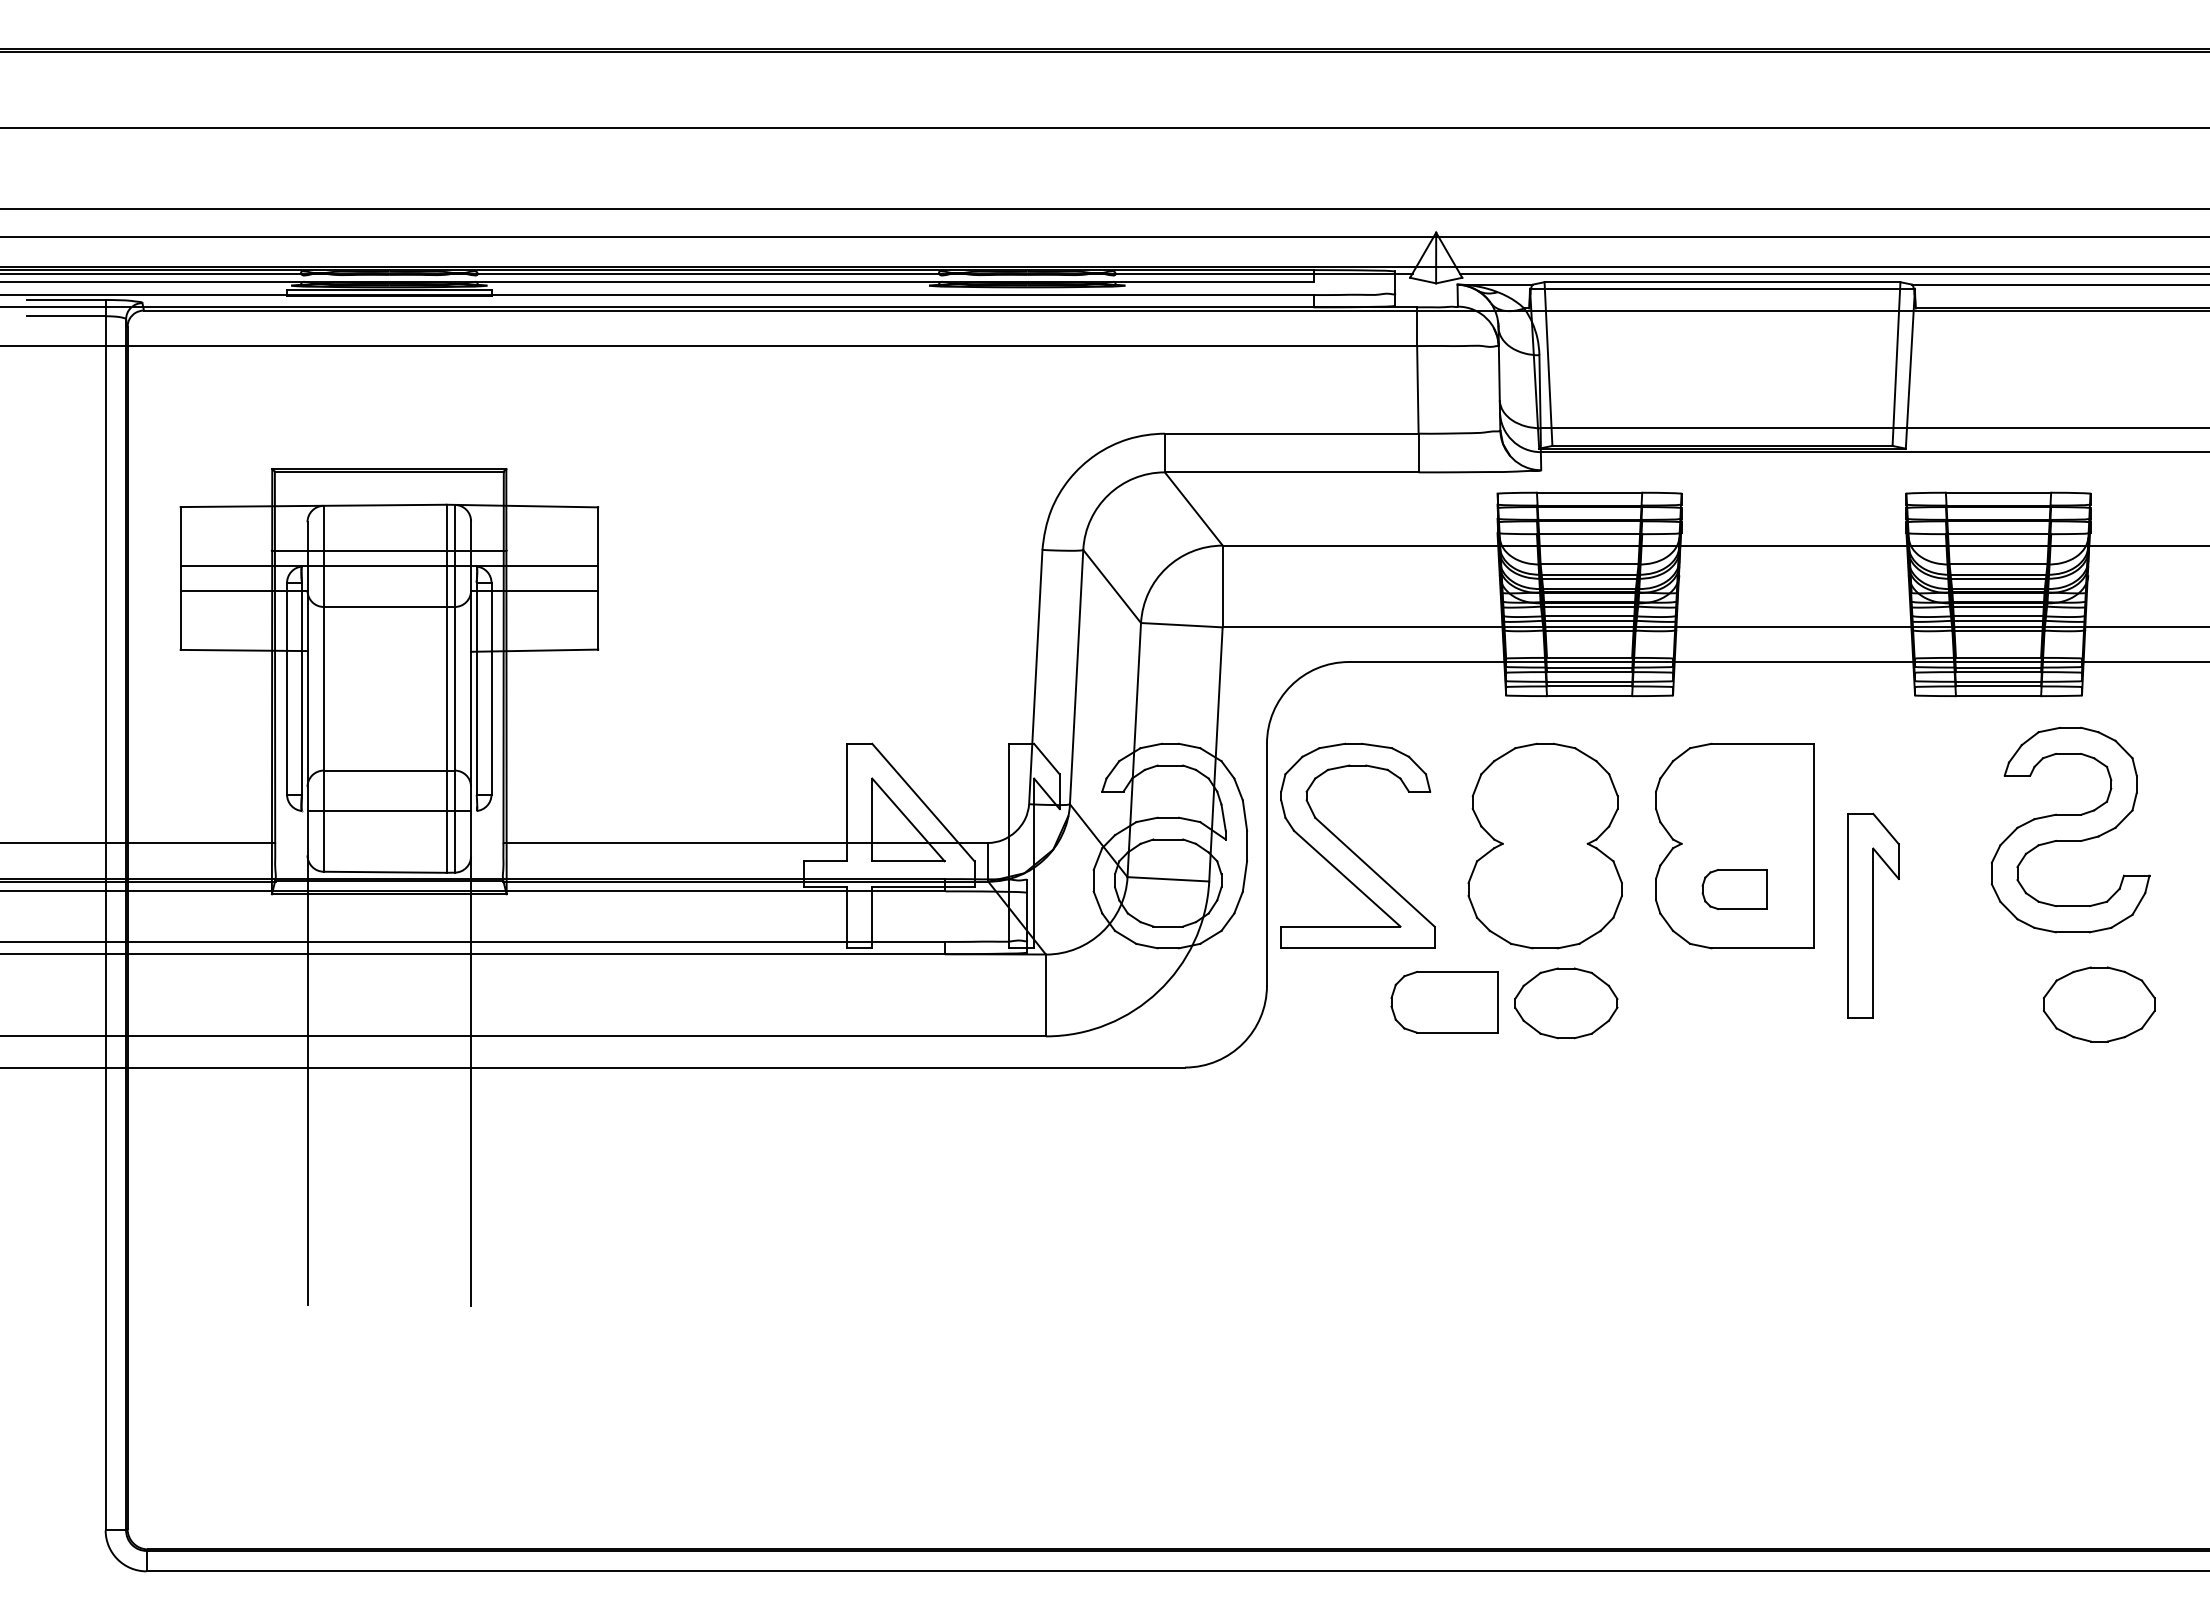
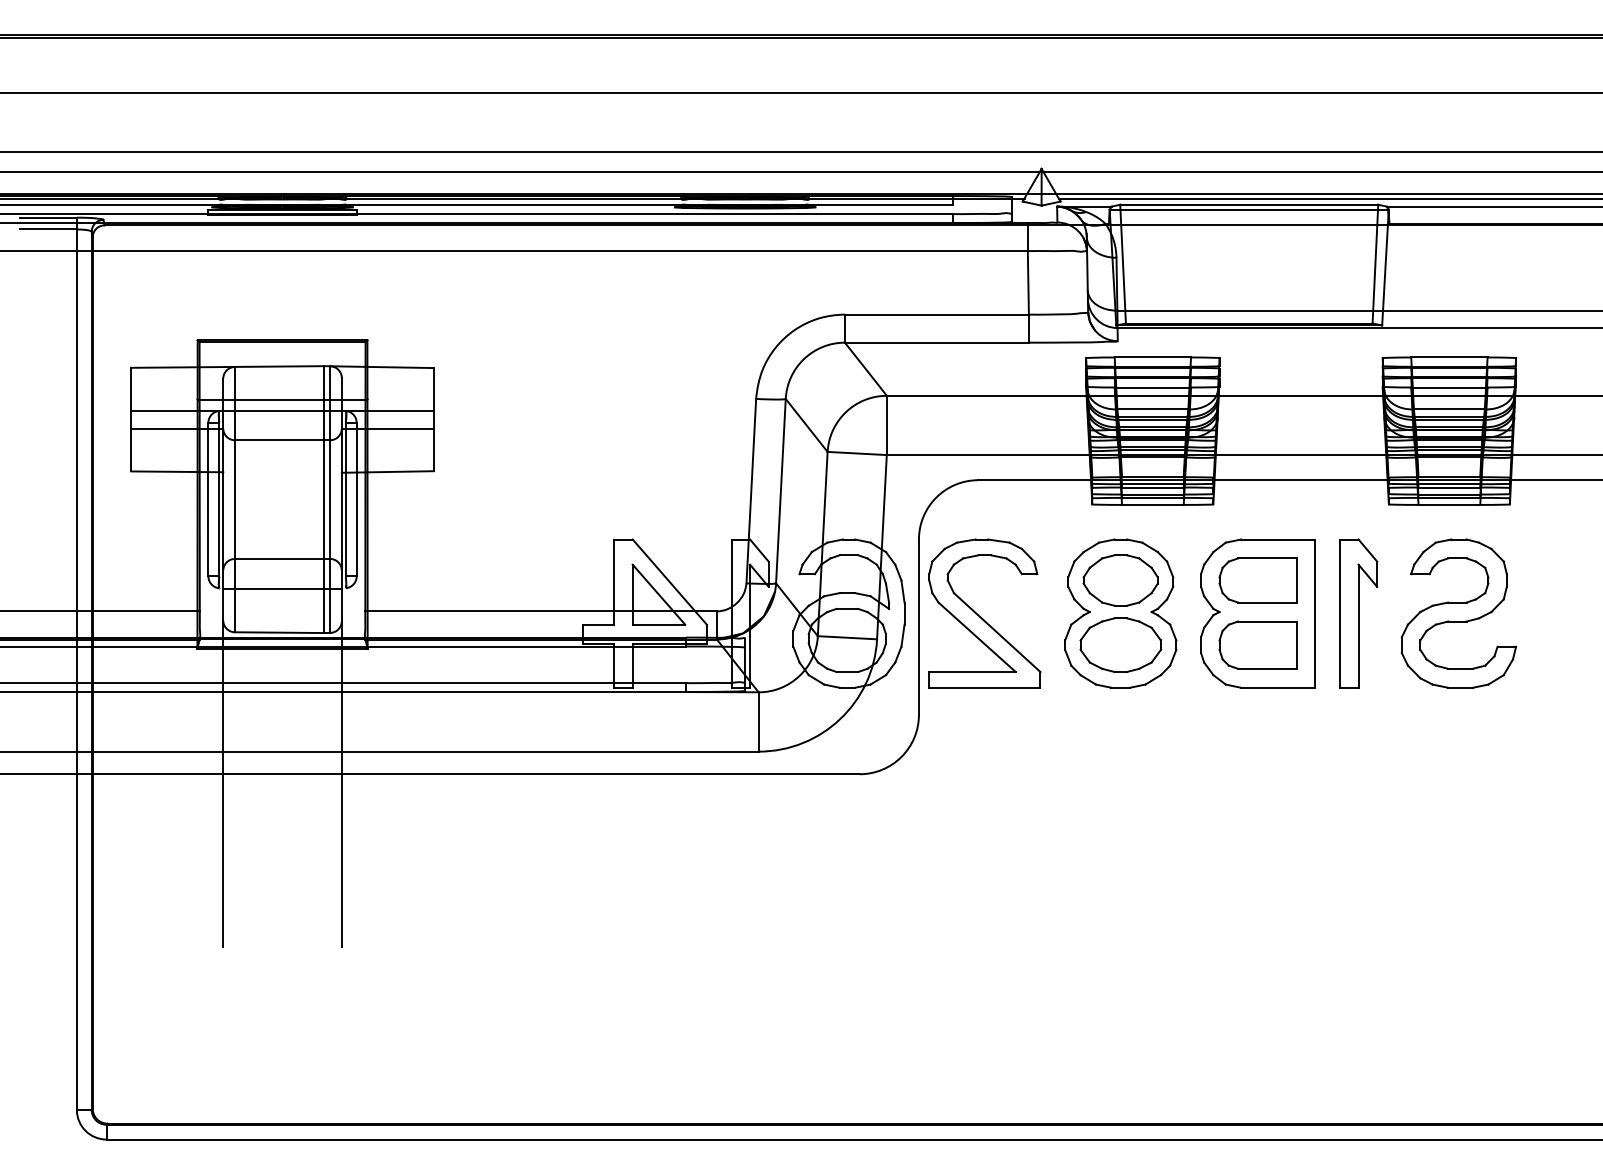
part: (2070, 829) -> (1458, 613), moved
part: (1734, 889) -> (1257, 645), size x1.67
part: (1873, 915) -> (1358, 613), moved
part: (1444, 1001) -> (1257, 579), moved
part: (1566, 1003) -> (1120, 580), moved
part: (2098, 1004) -> (1120, 645), moved

